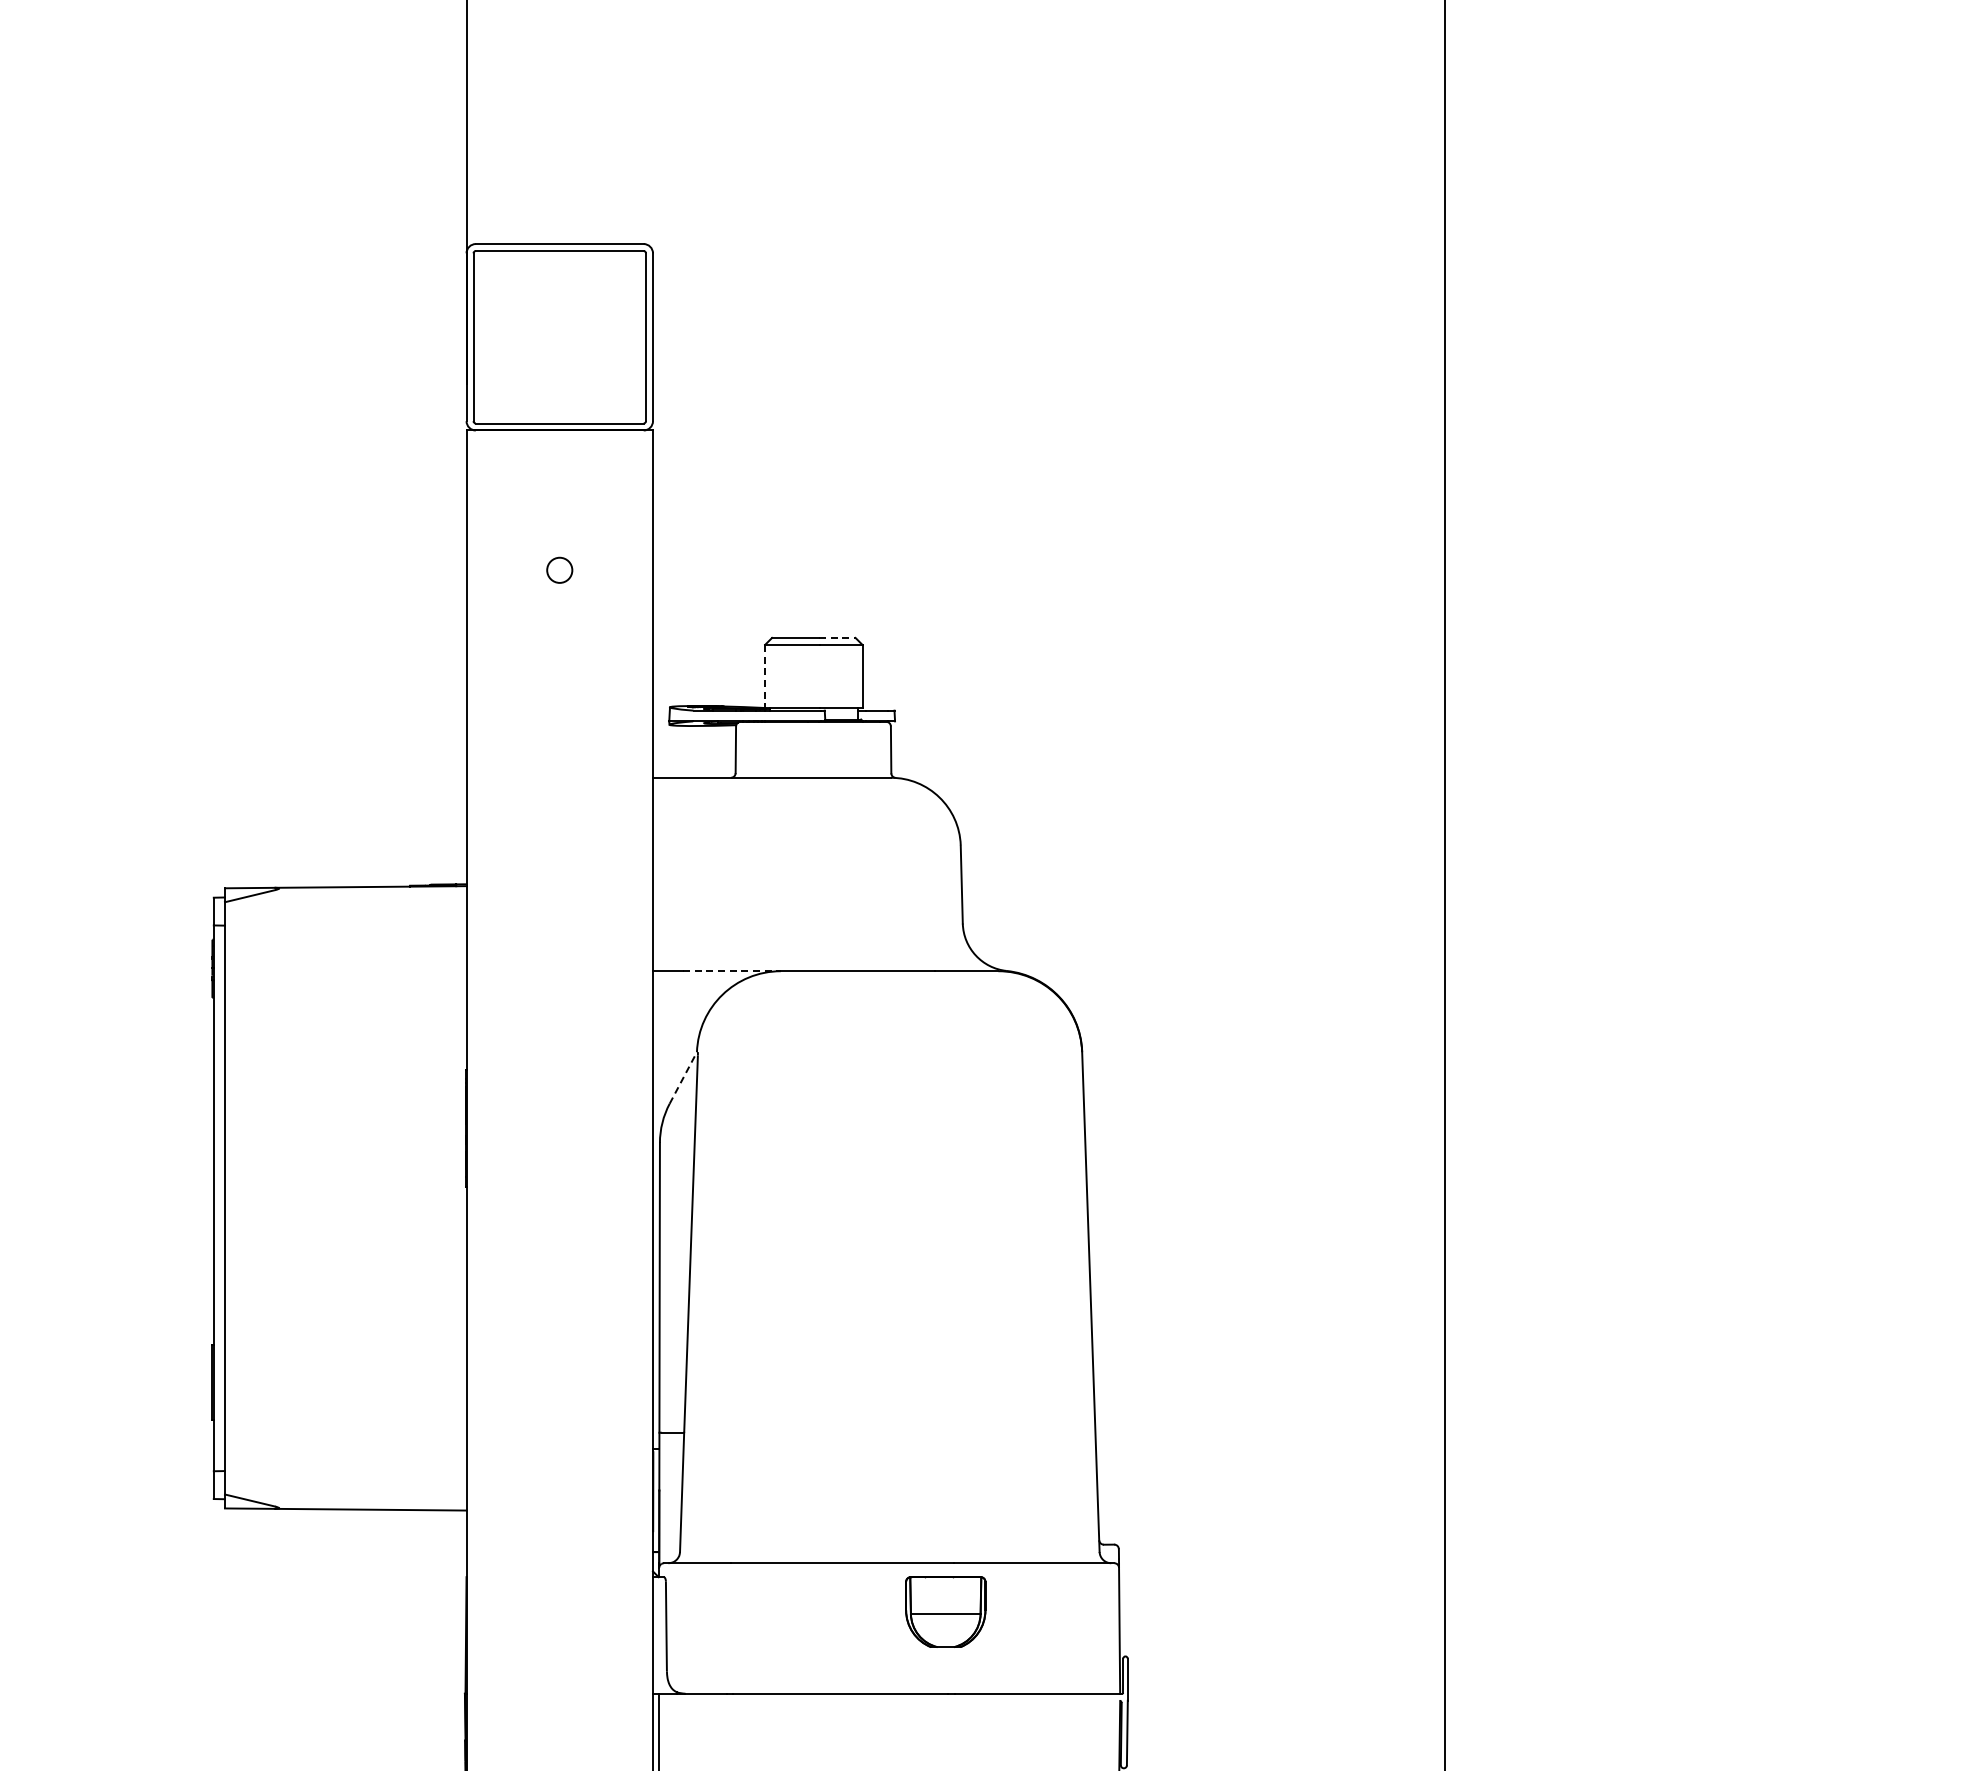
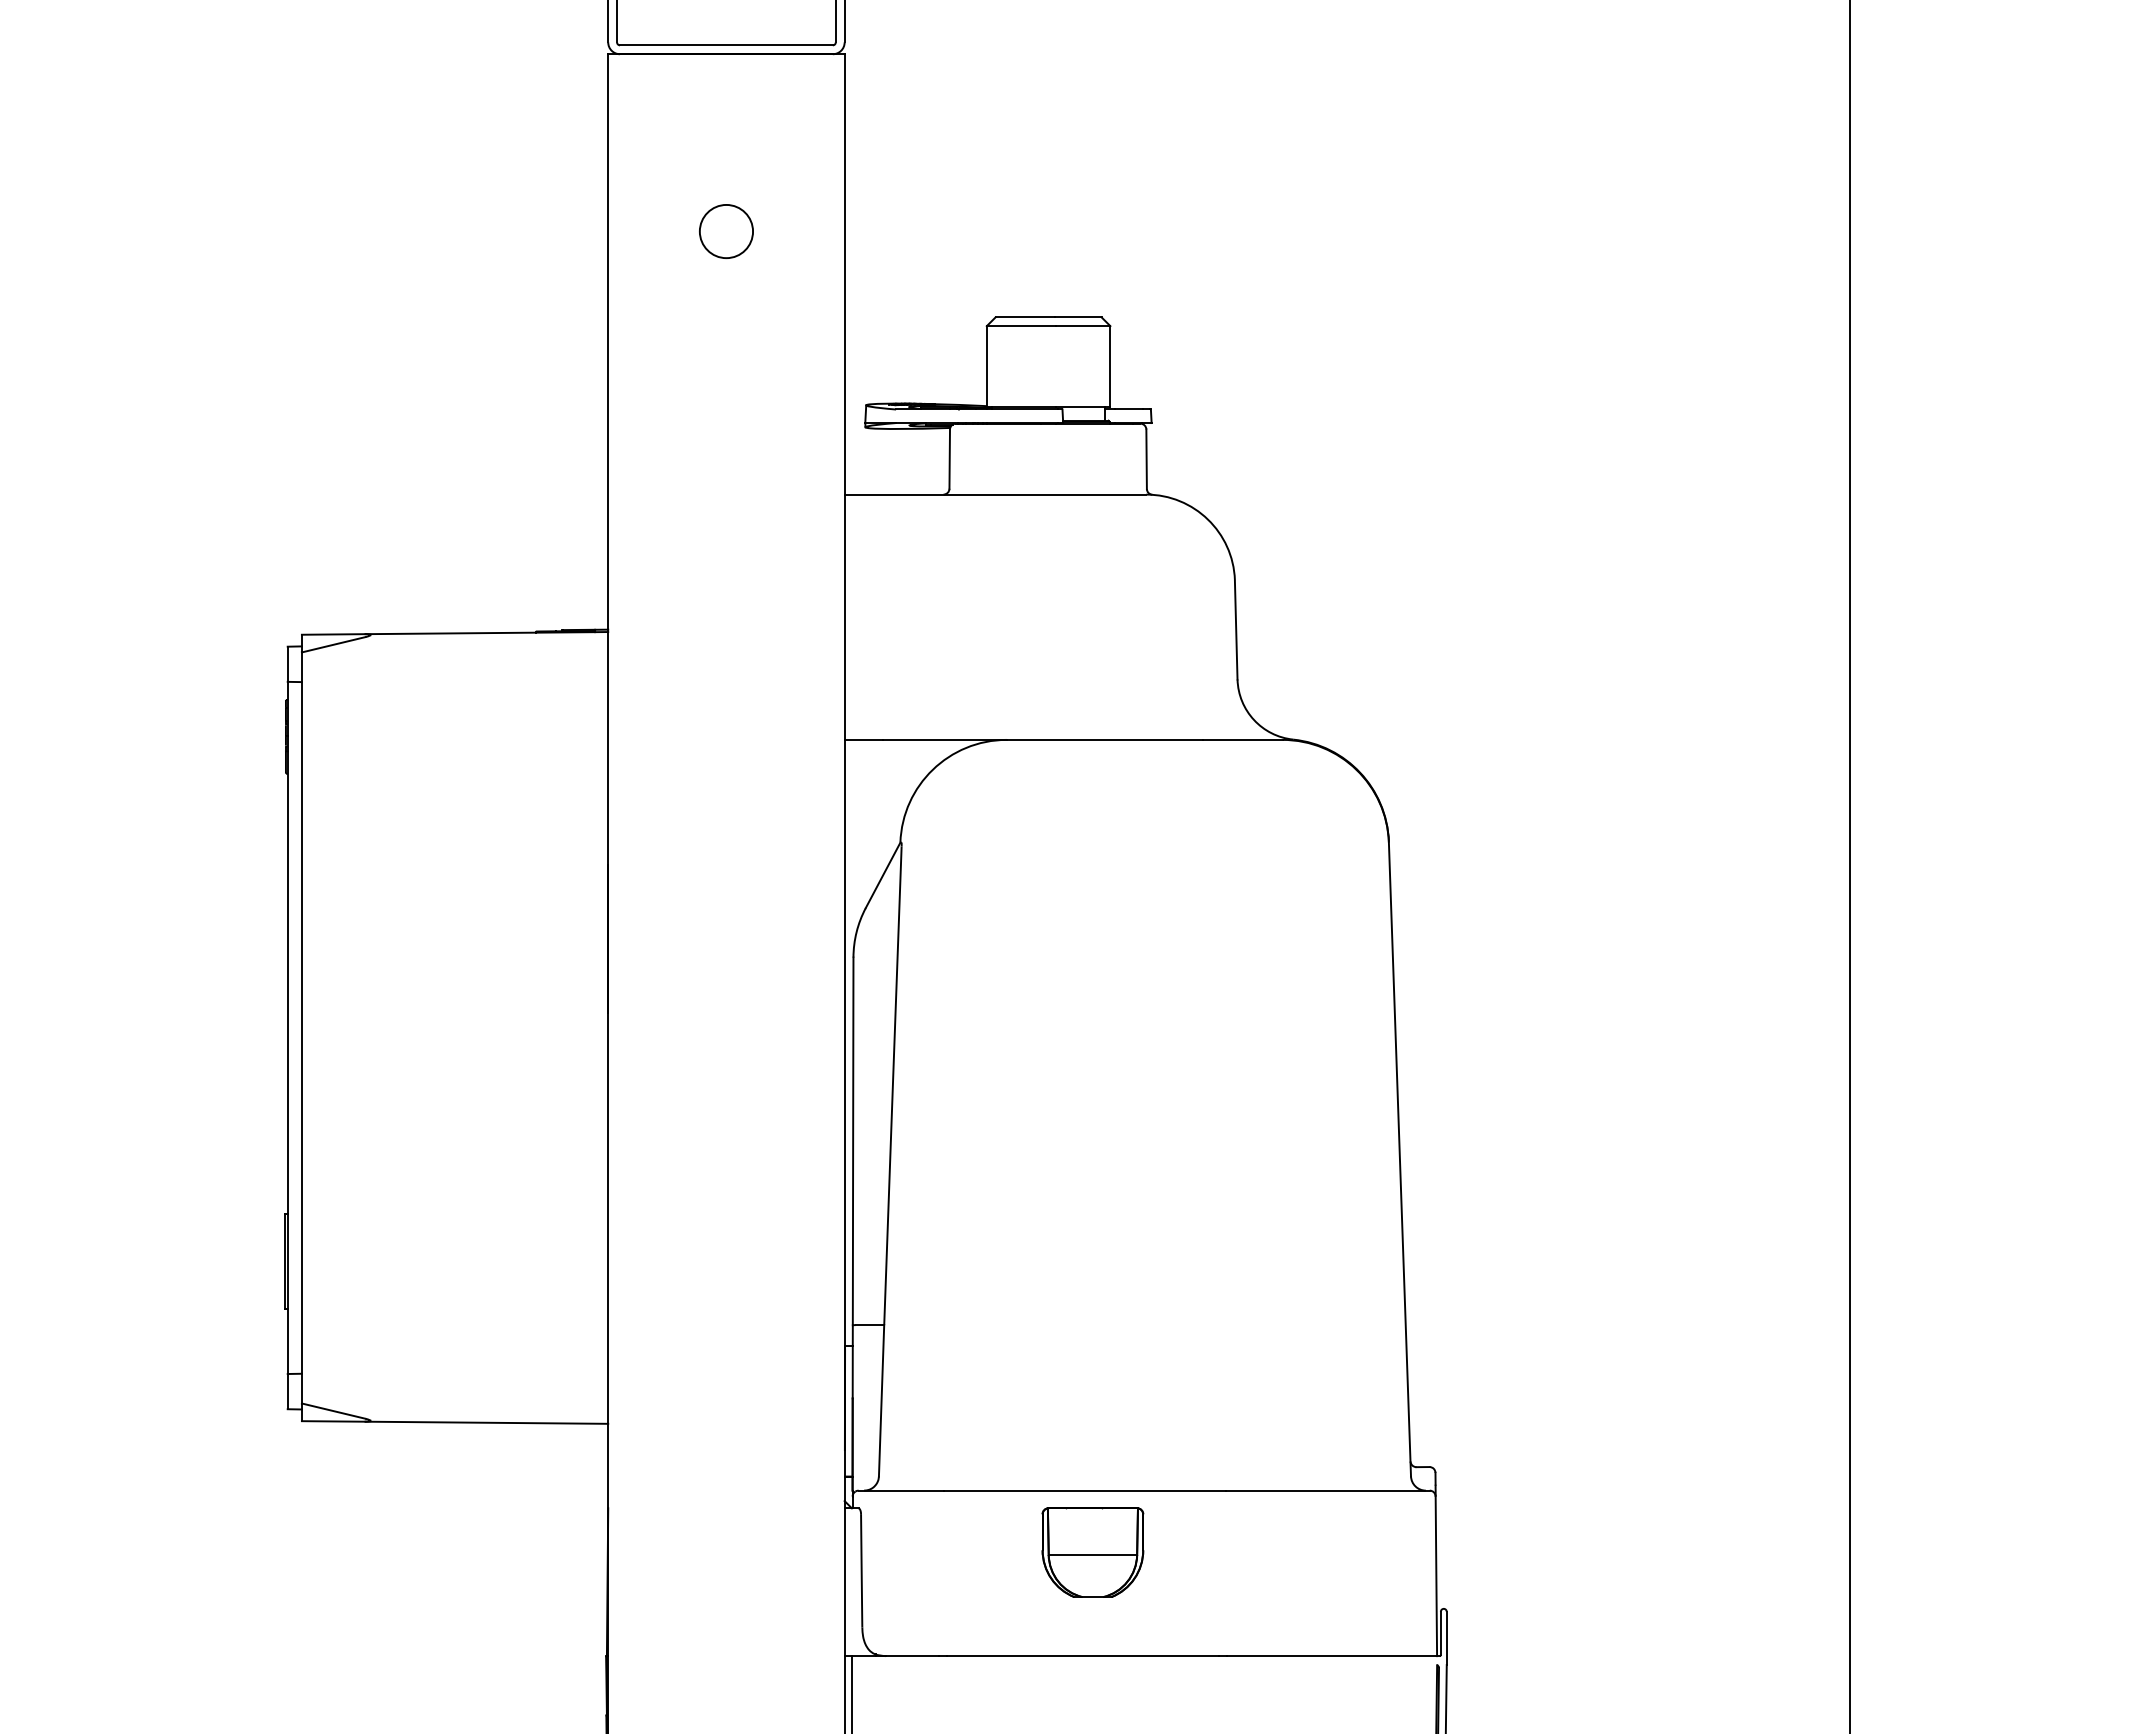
circle: (559, 570) -> (726, 231), size x1.67
line: (837, 637) -> (1078, 316), dashed -> solid
line: (765, 676) -> (987, 366), dashed -> solid
line: (731, 971) -> (944, 740), dashed -> solid
line: (683, 1077) -> (883, 874), dashed -> solid
part: (945, 1611) -> (1092, 1551), moved

